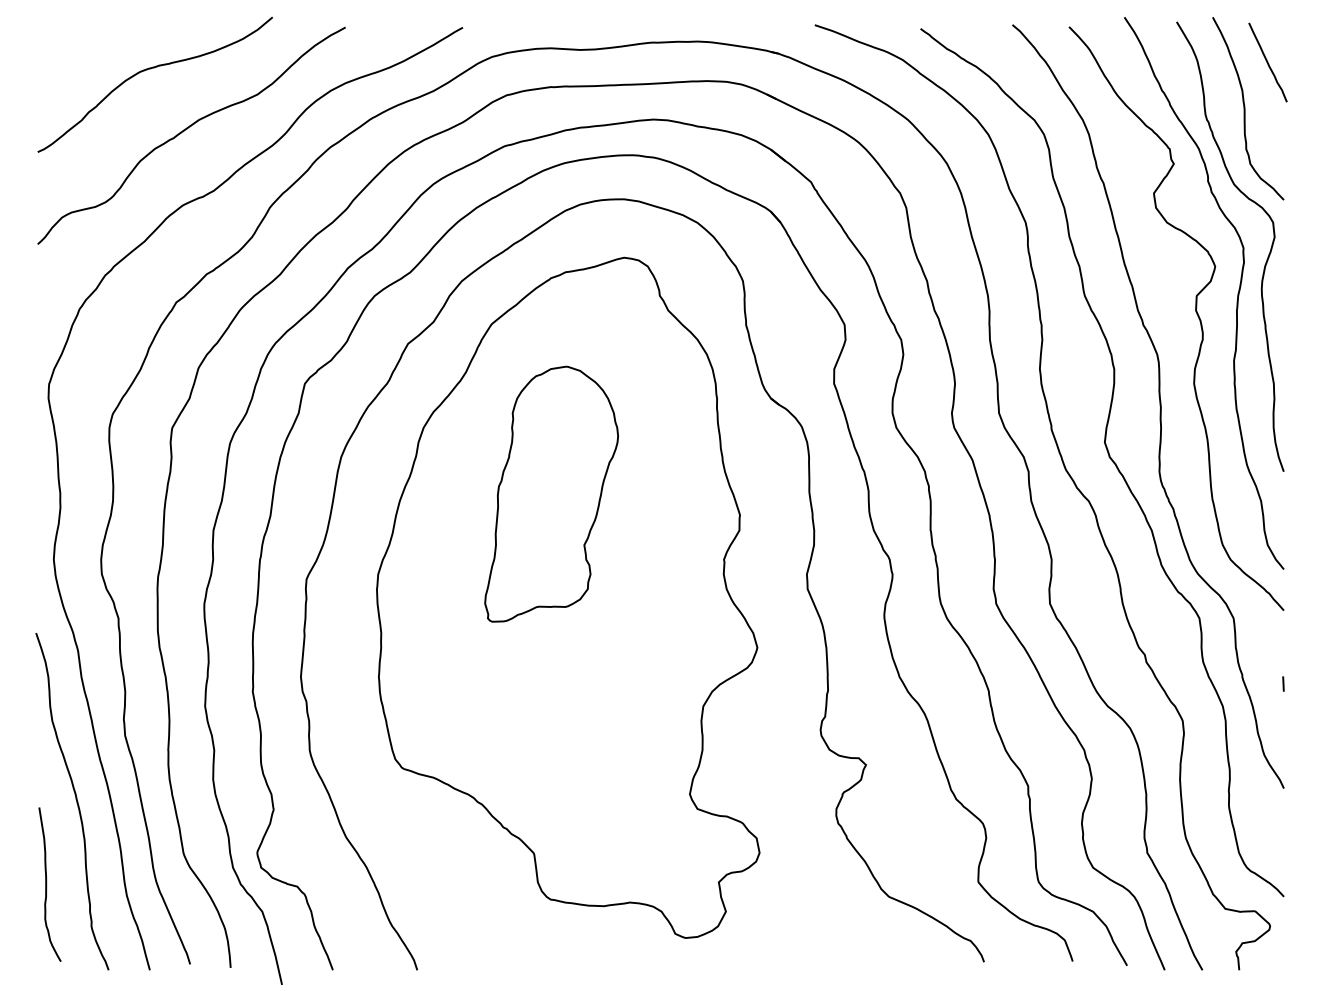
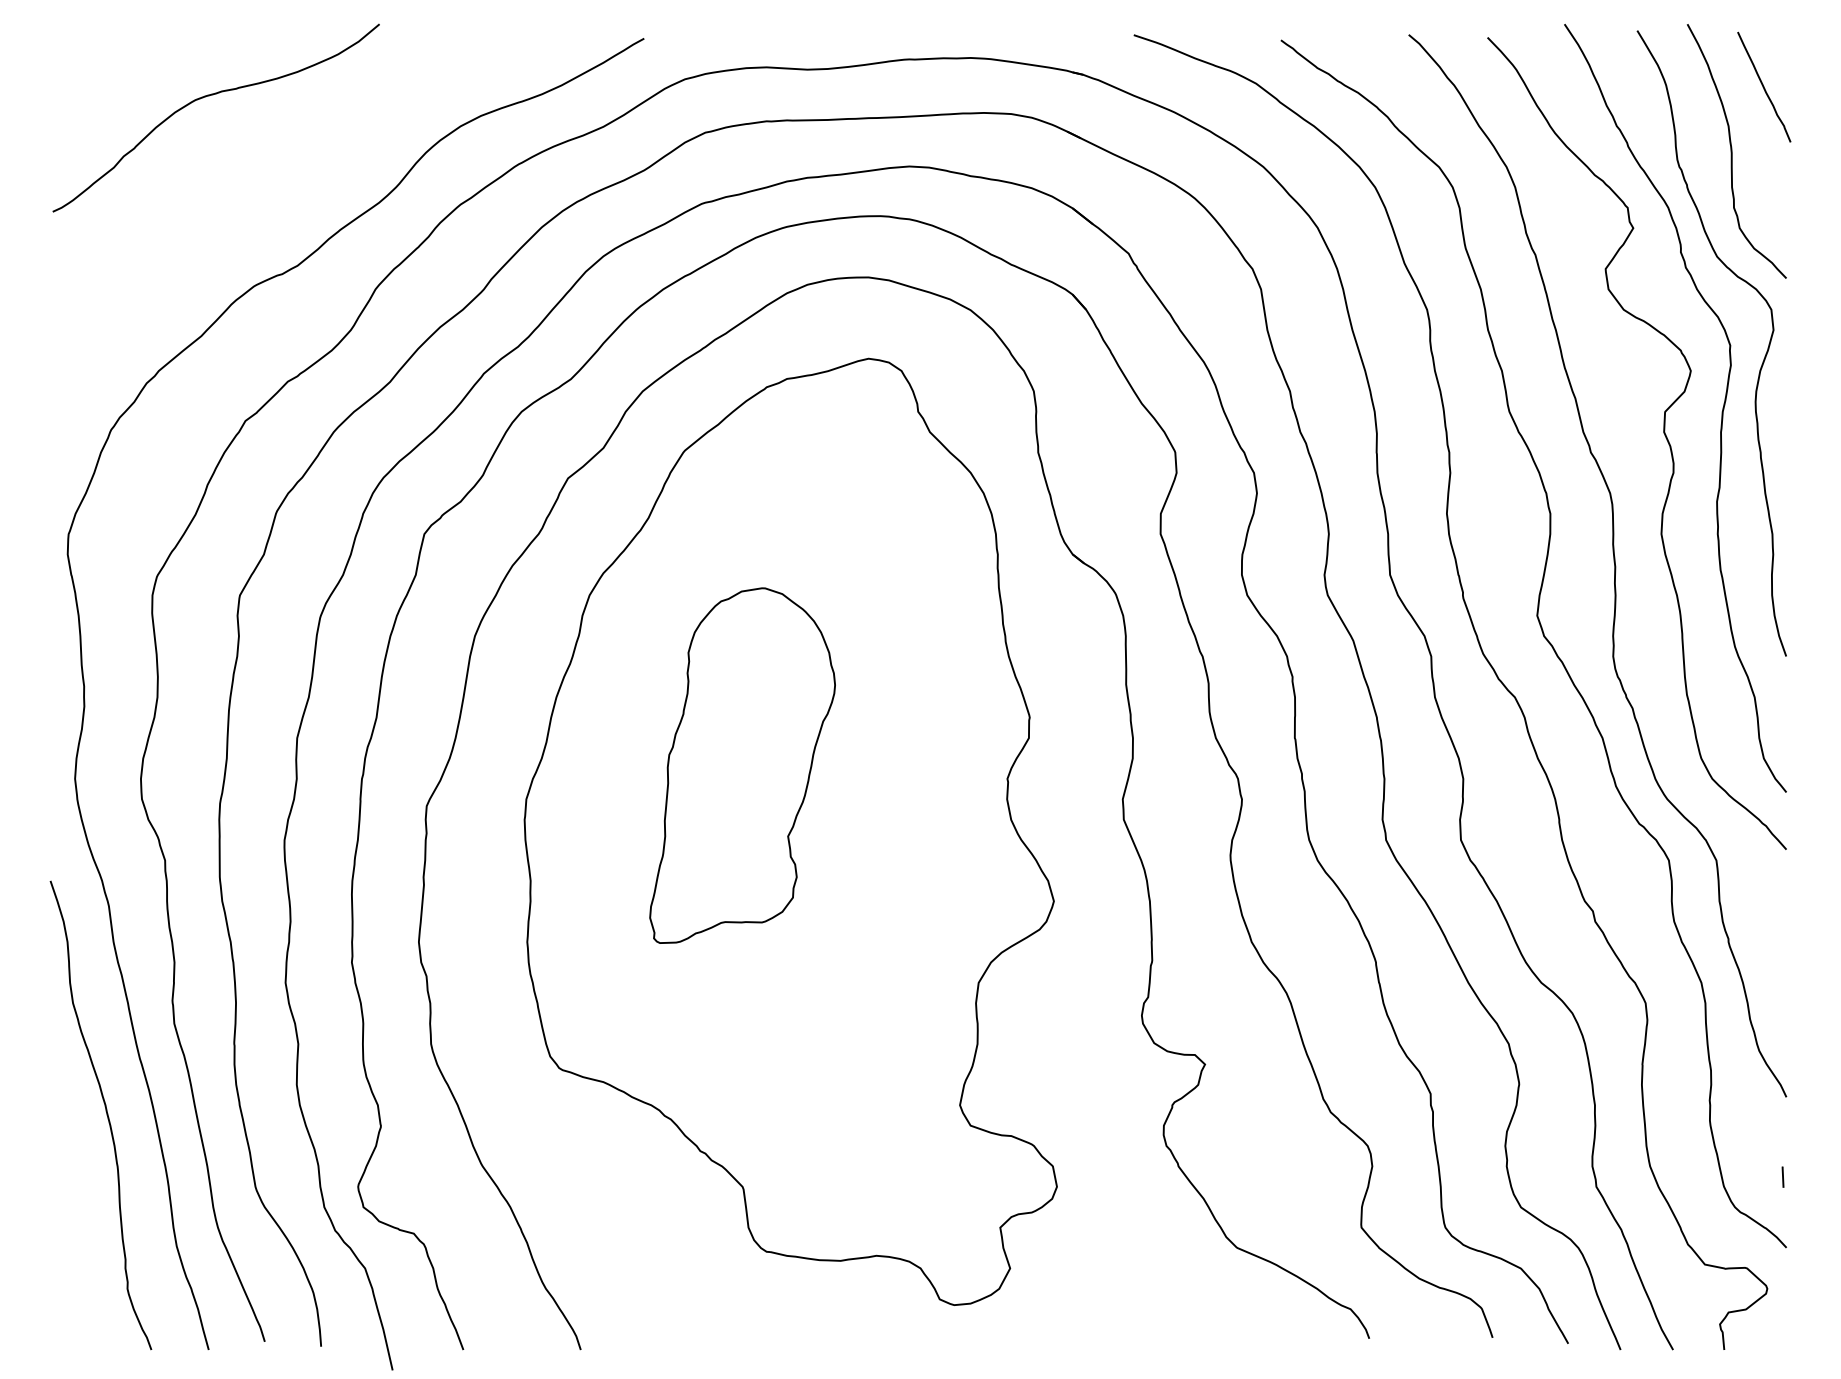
curve: (187, 129) -> (261, 180), removed
part: (551, 493) -> (742, 764), moved
line: (1283, 683) -> (1783, 1176), moved
curve: (47, 884) -> (66, 1230), removed

